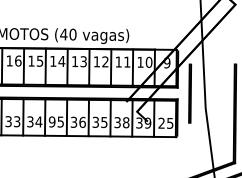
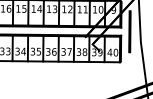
text: (51, 121) -> (32, 51), 95 -> 35
text: (104, 122) -> (69, 52), 35 -> 37
text: (165, 122) -> (112, 52), 25 -> 40

